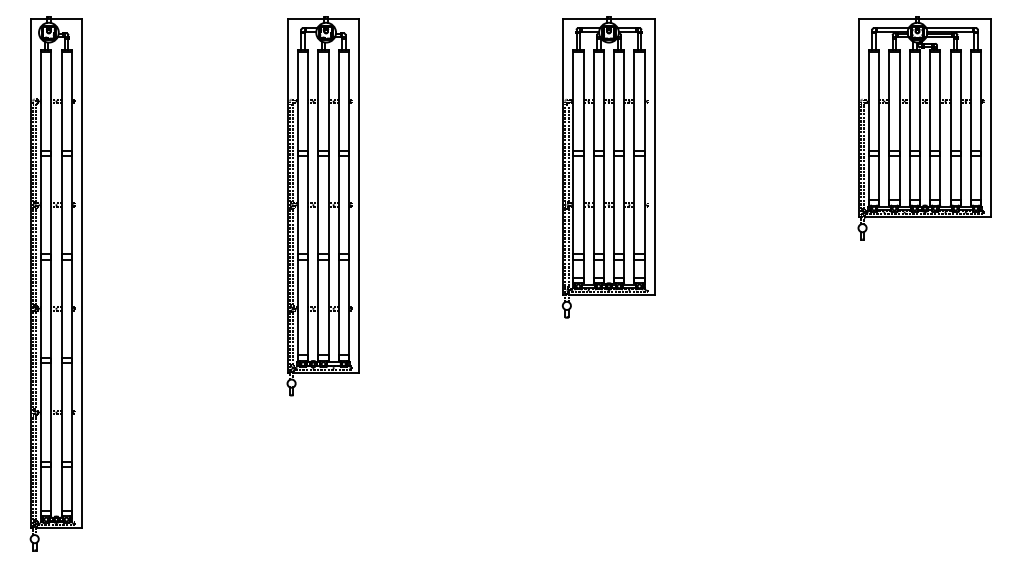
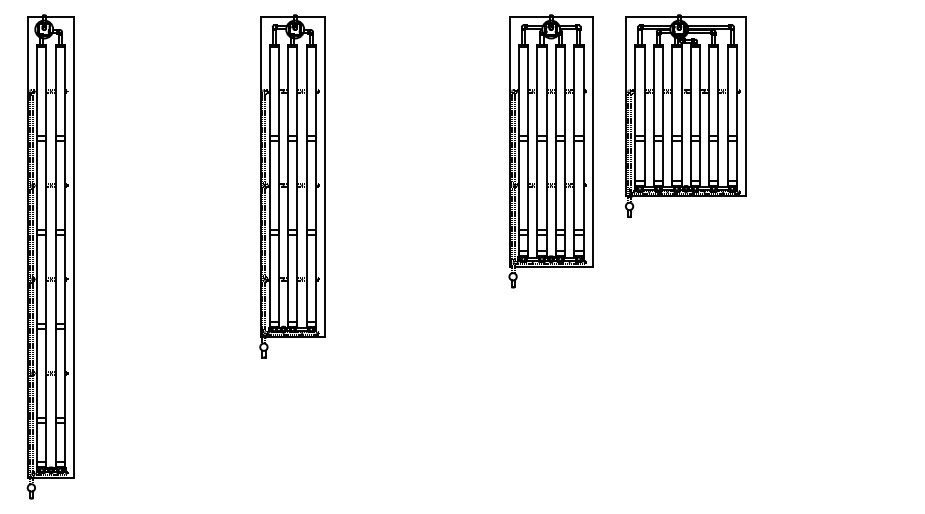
part: (924, 128) -> (685, 116), moved

